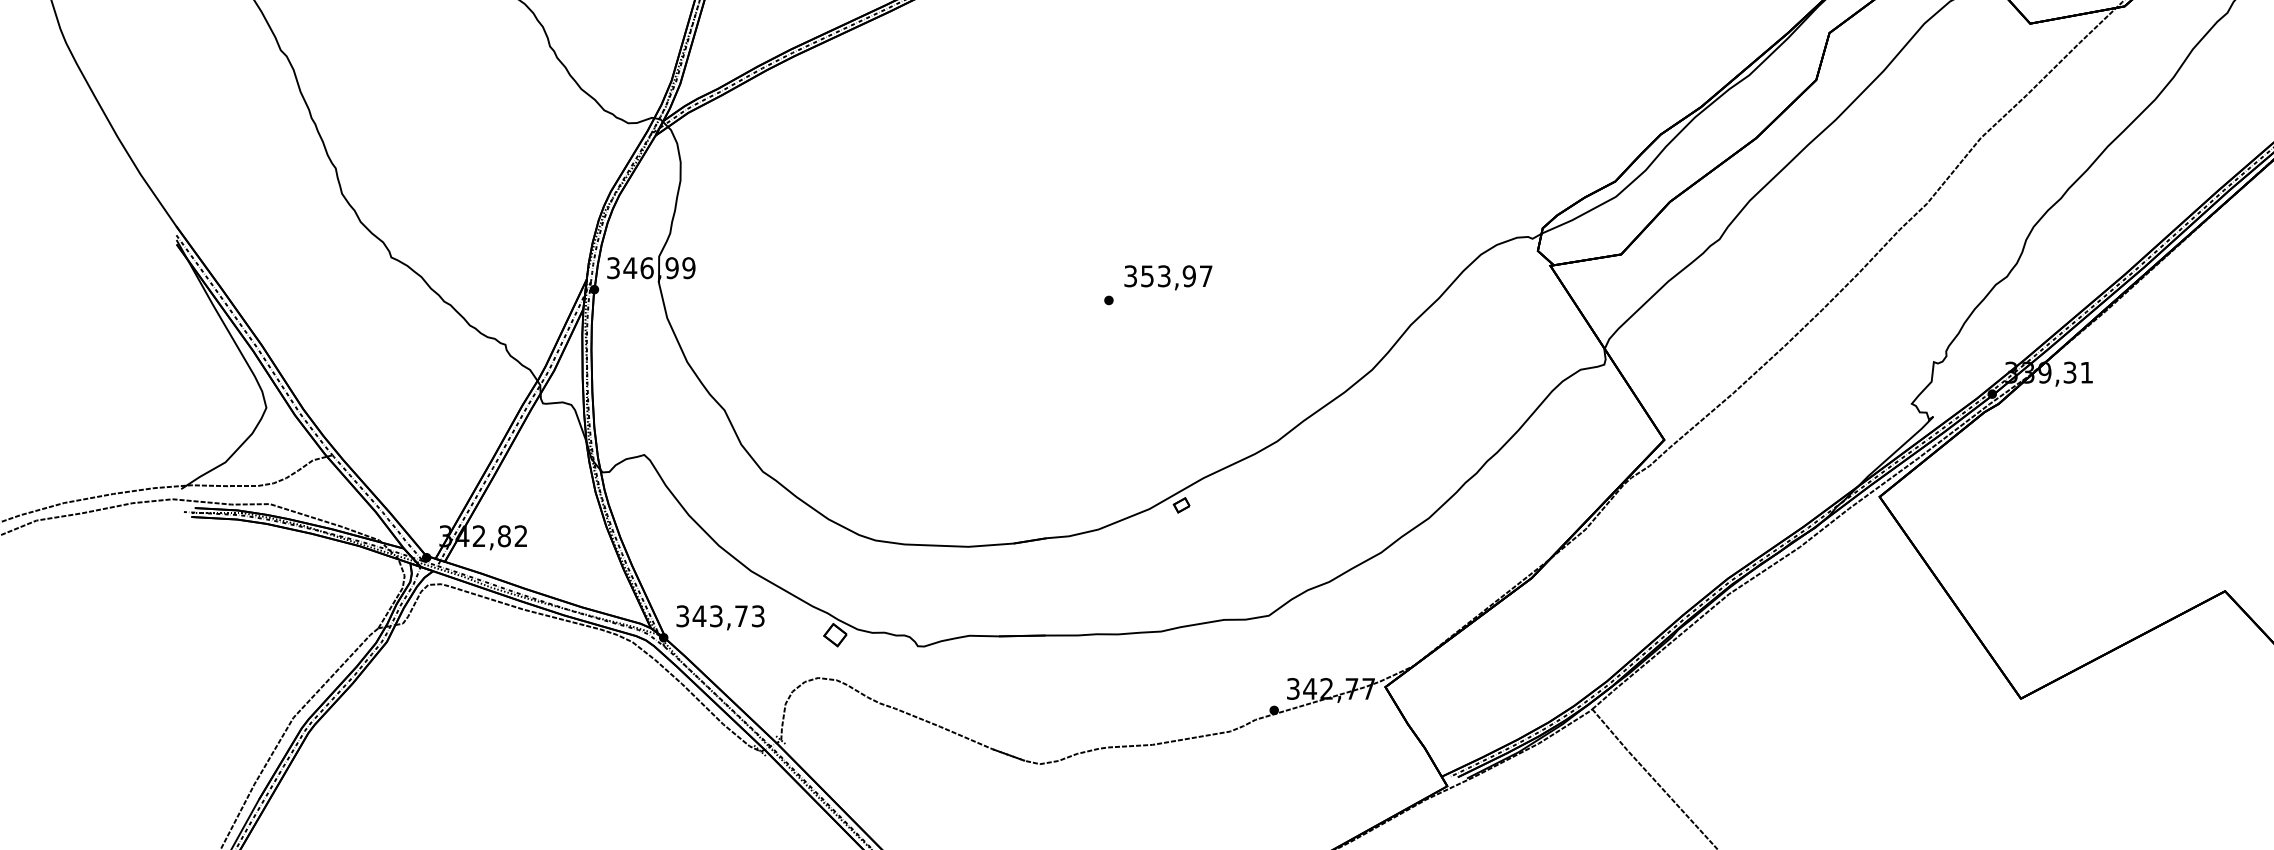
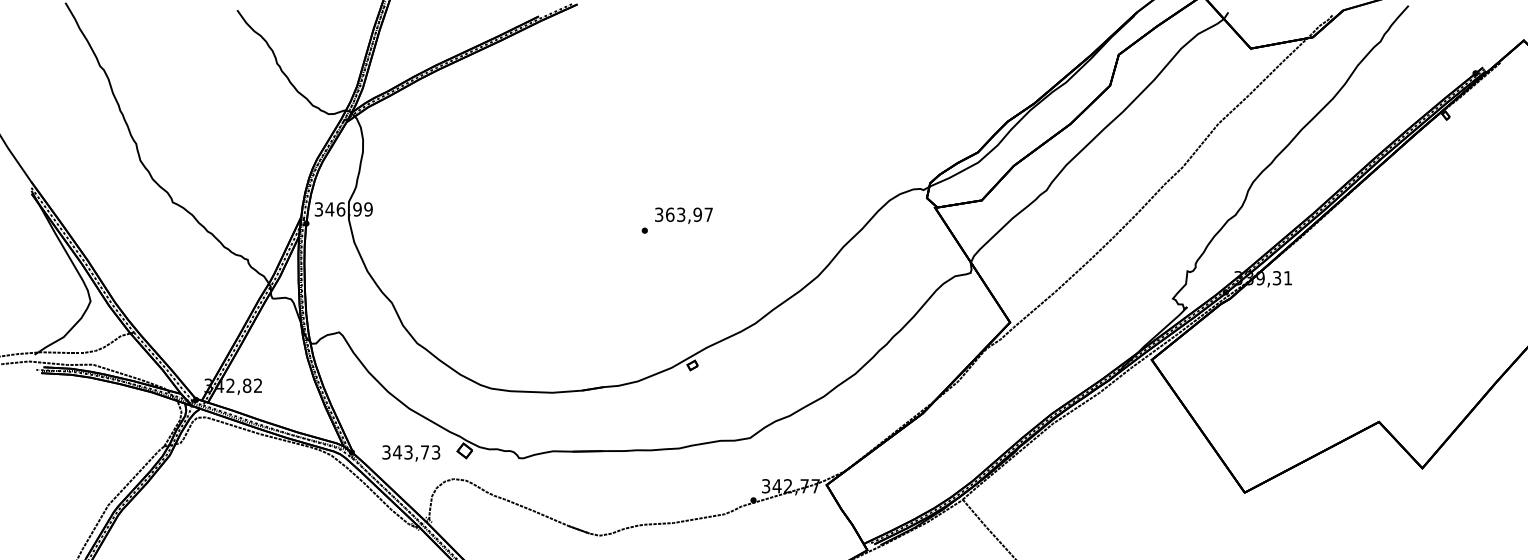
text: (1147, 275) -> (670, 214), 353,97 -> 363,97
text: (720, 617) -> (411, 453), moved

